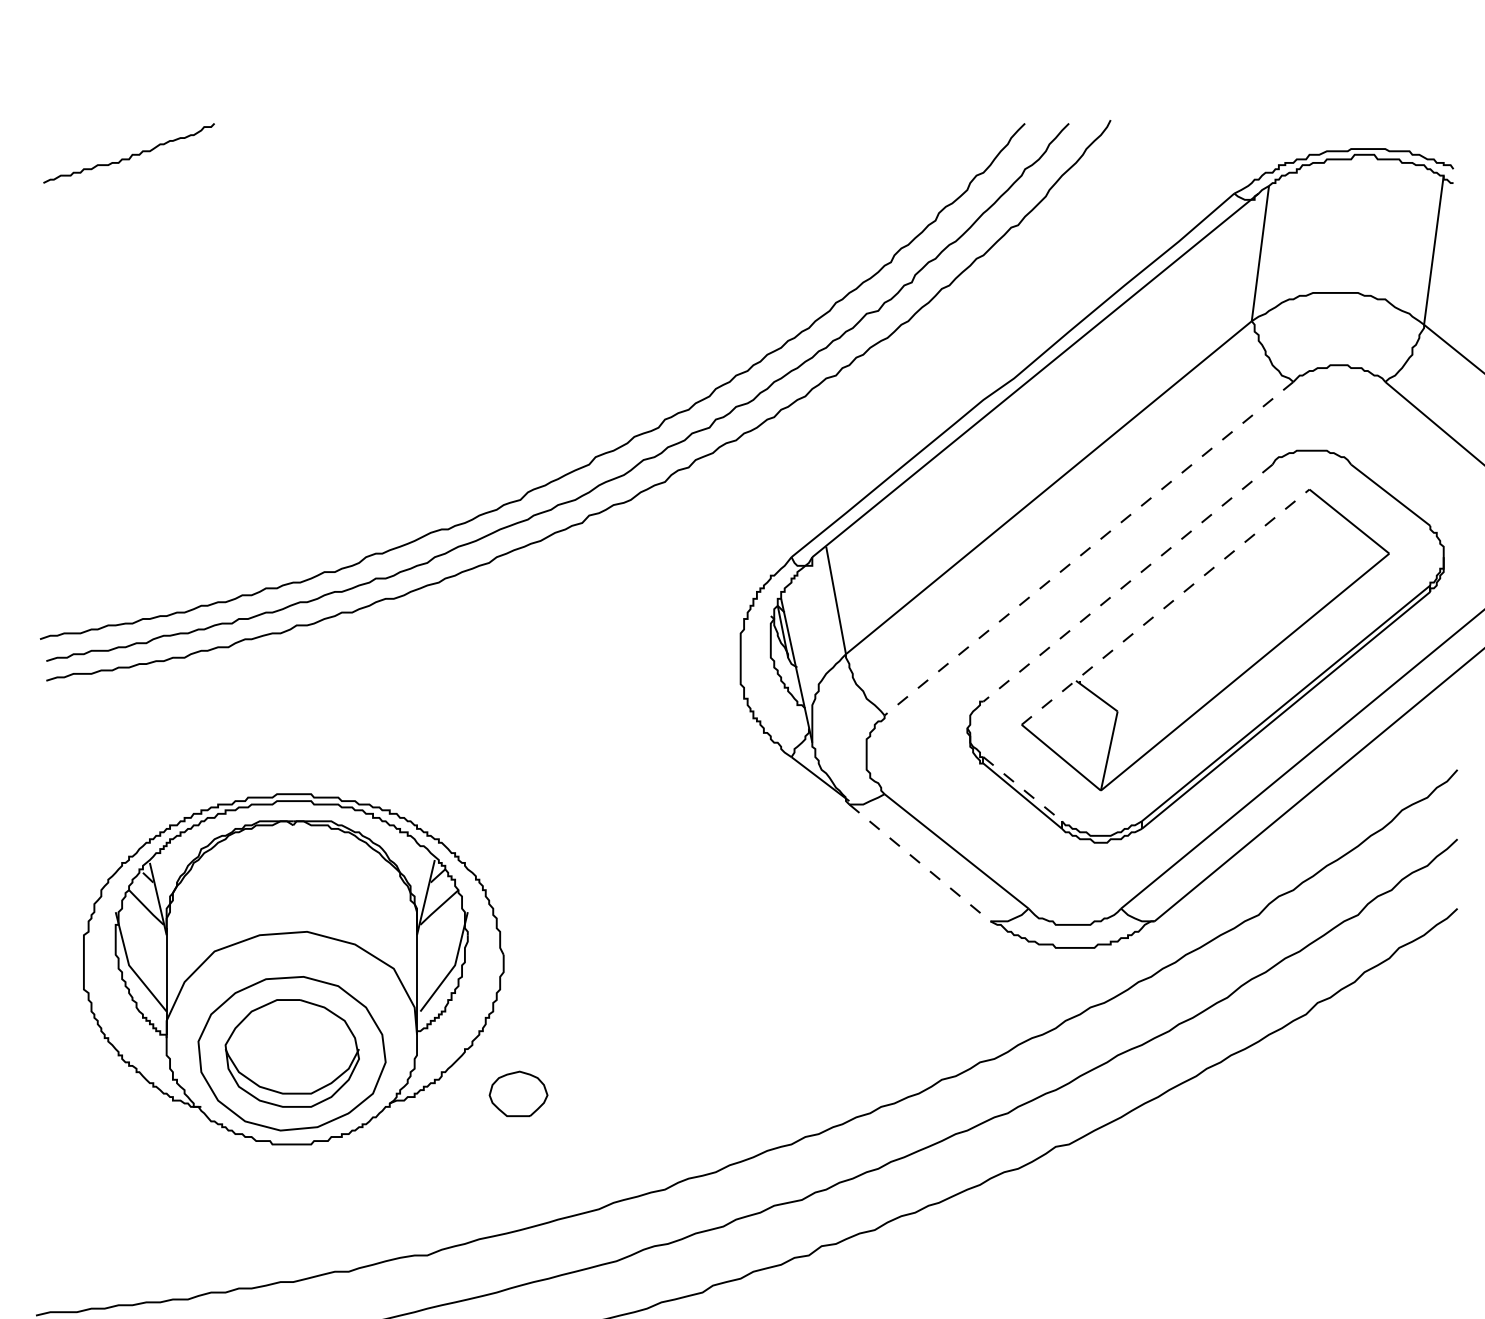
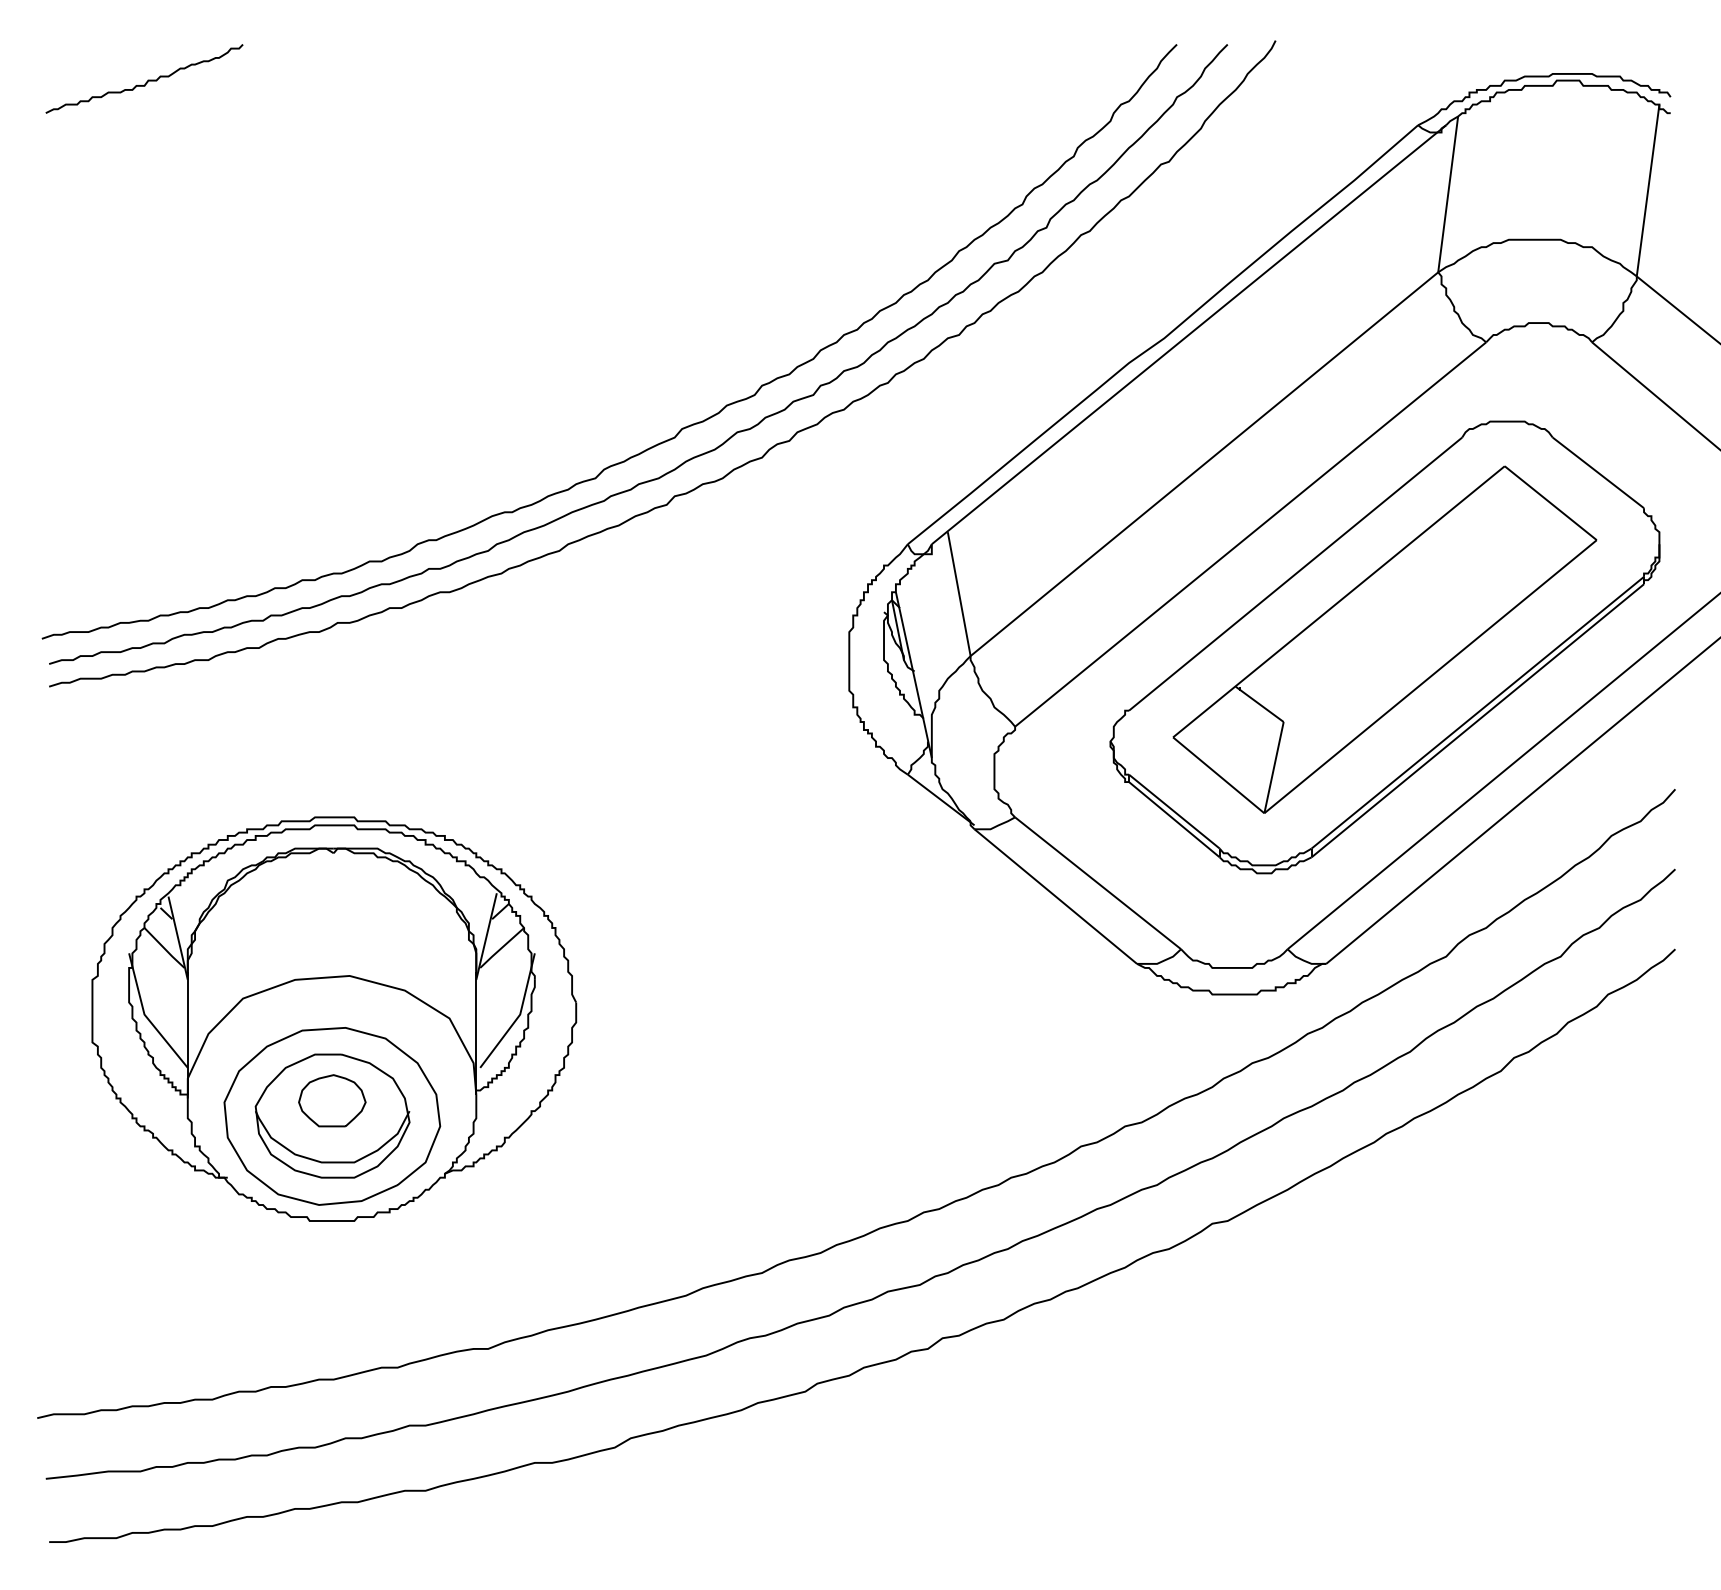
line: (1088, 548) -> (1250, 534), dashed -> solid
line: (1127, 583) -> (1295, 574), dashed -> solid
line: (1166, 606) -> (1339, 601), dashed -> solid
line: (1022, 789) -> (1174, 811), dashed -> solid
line: (919, 862) -> (1055, 896), dashed -> solid
part: (518, 1093) -> (332, 1100), moved

